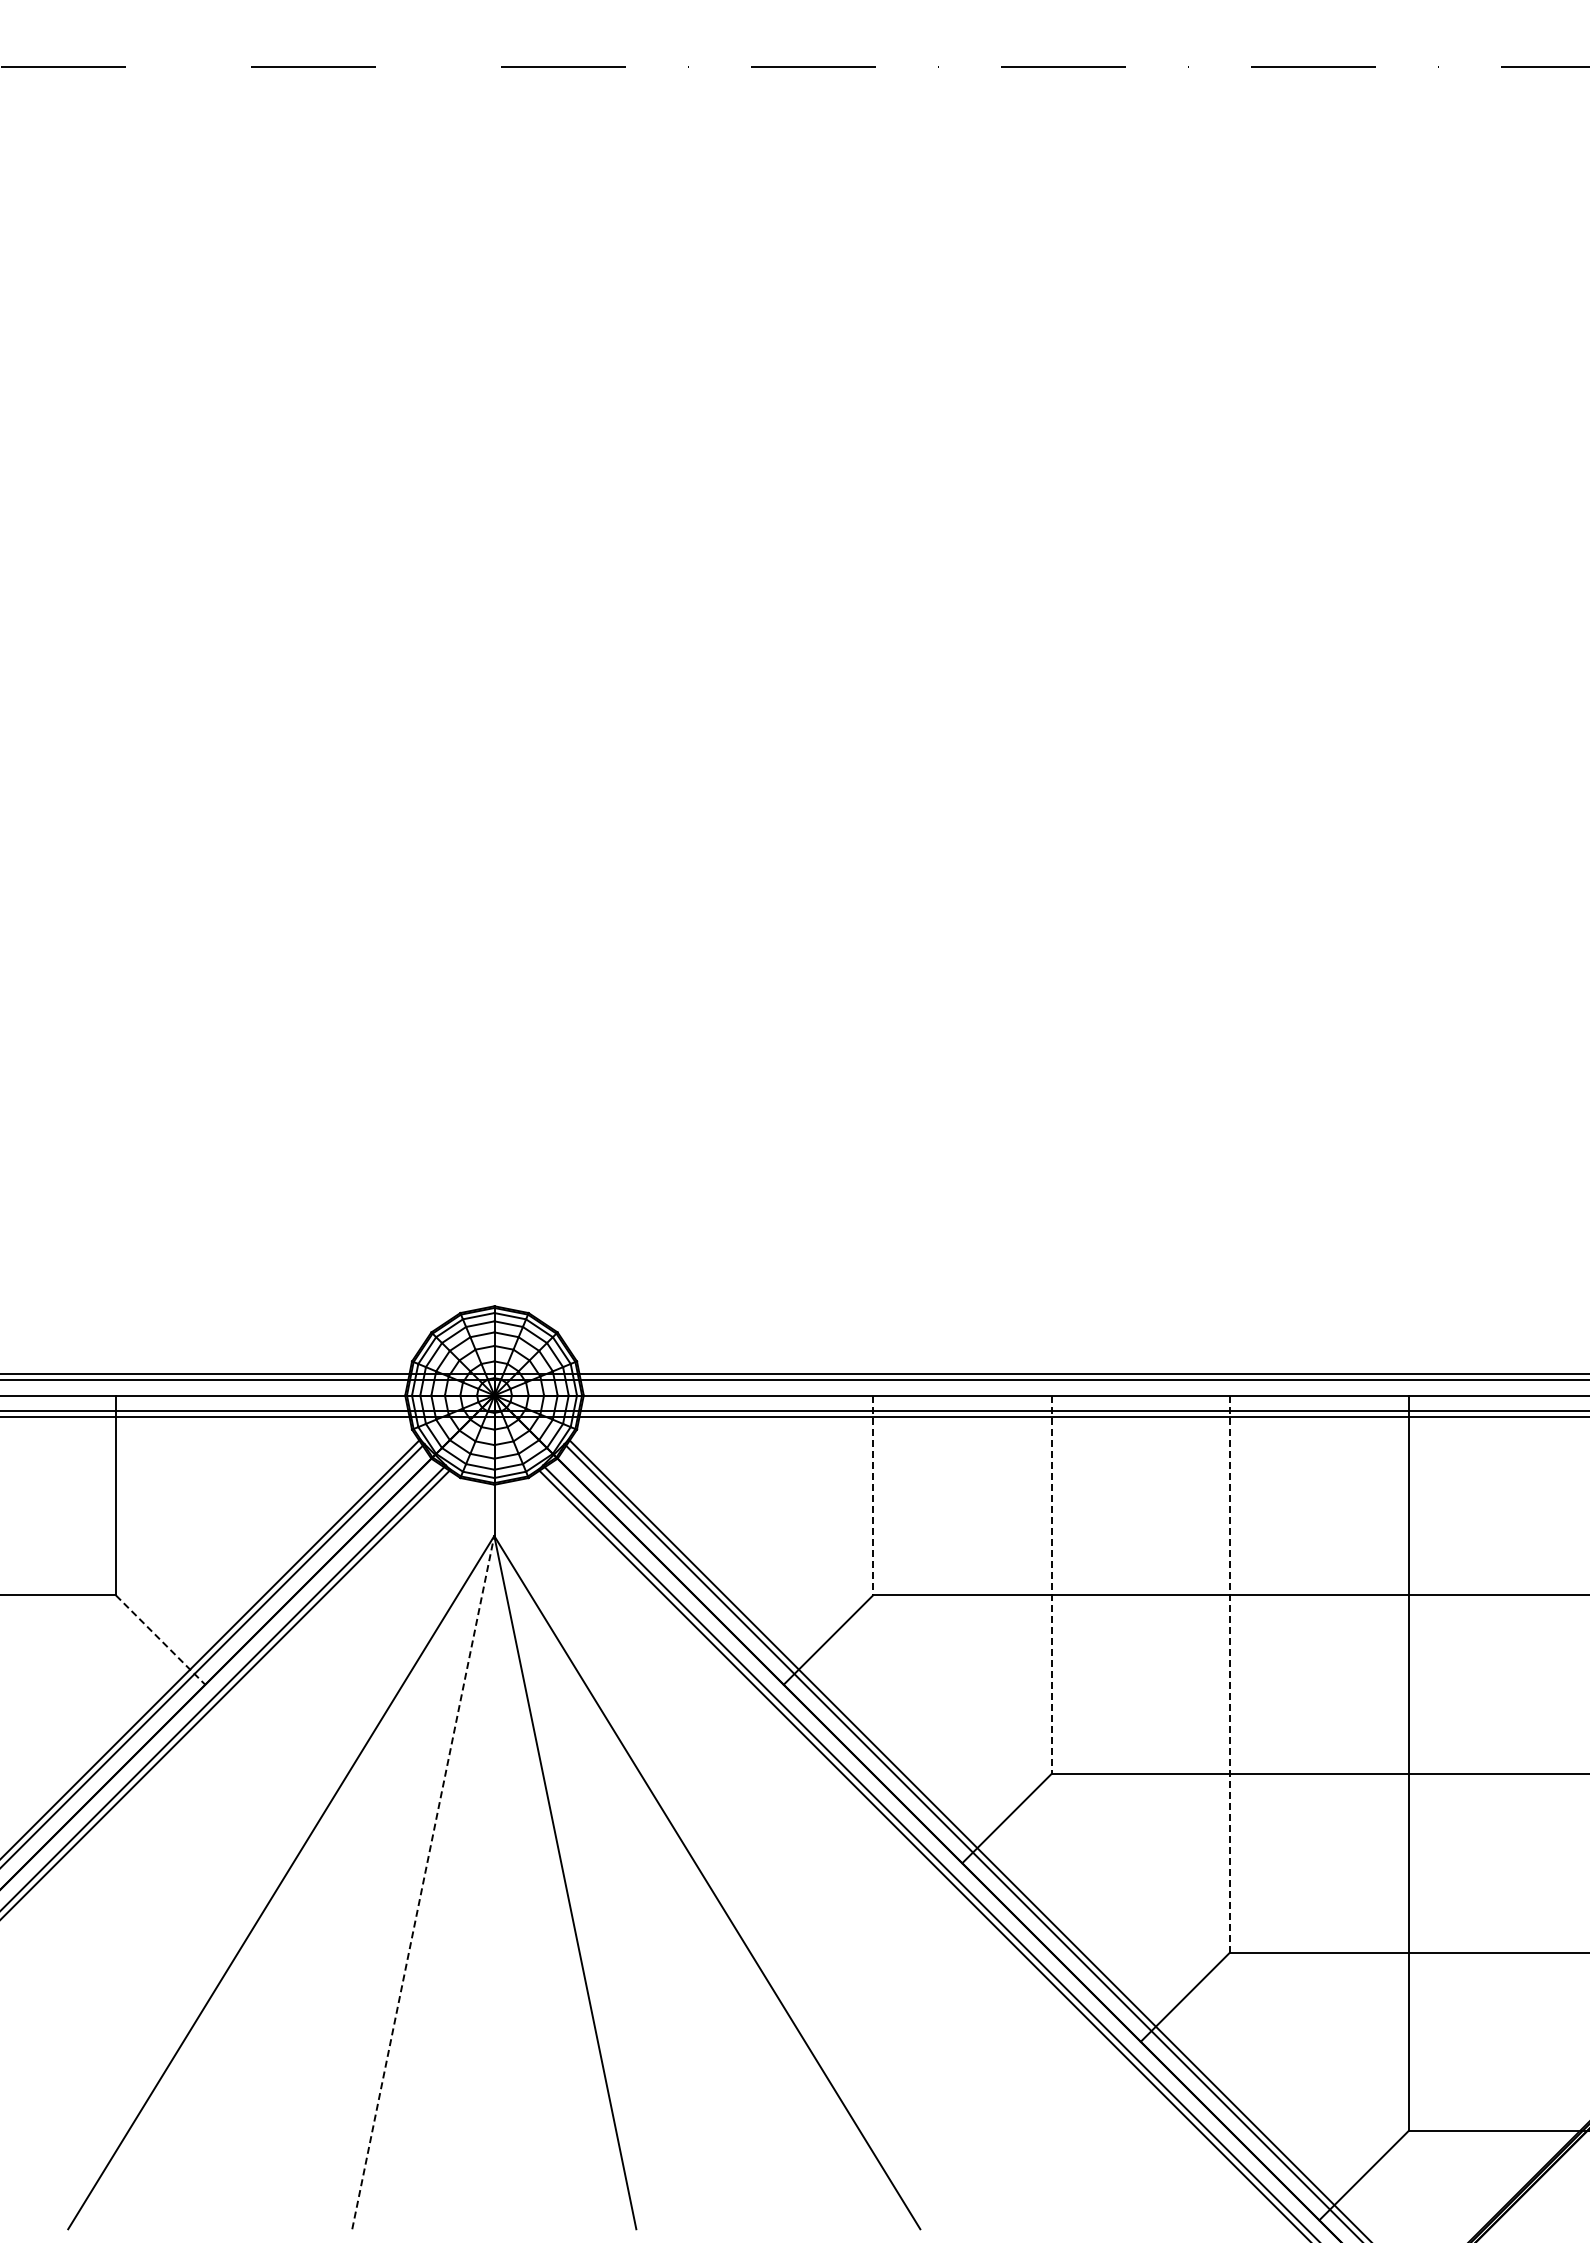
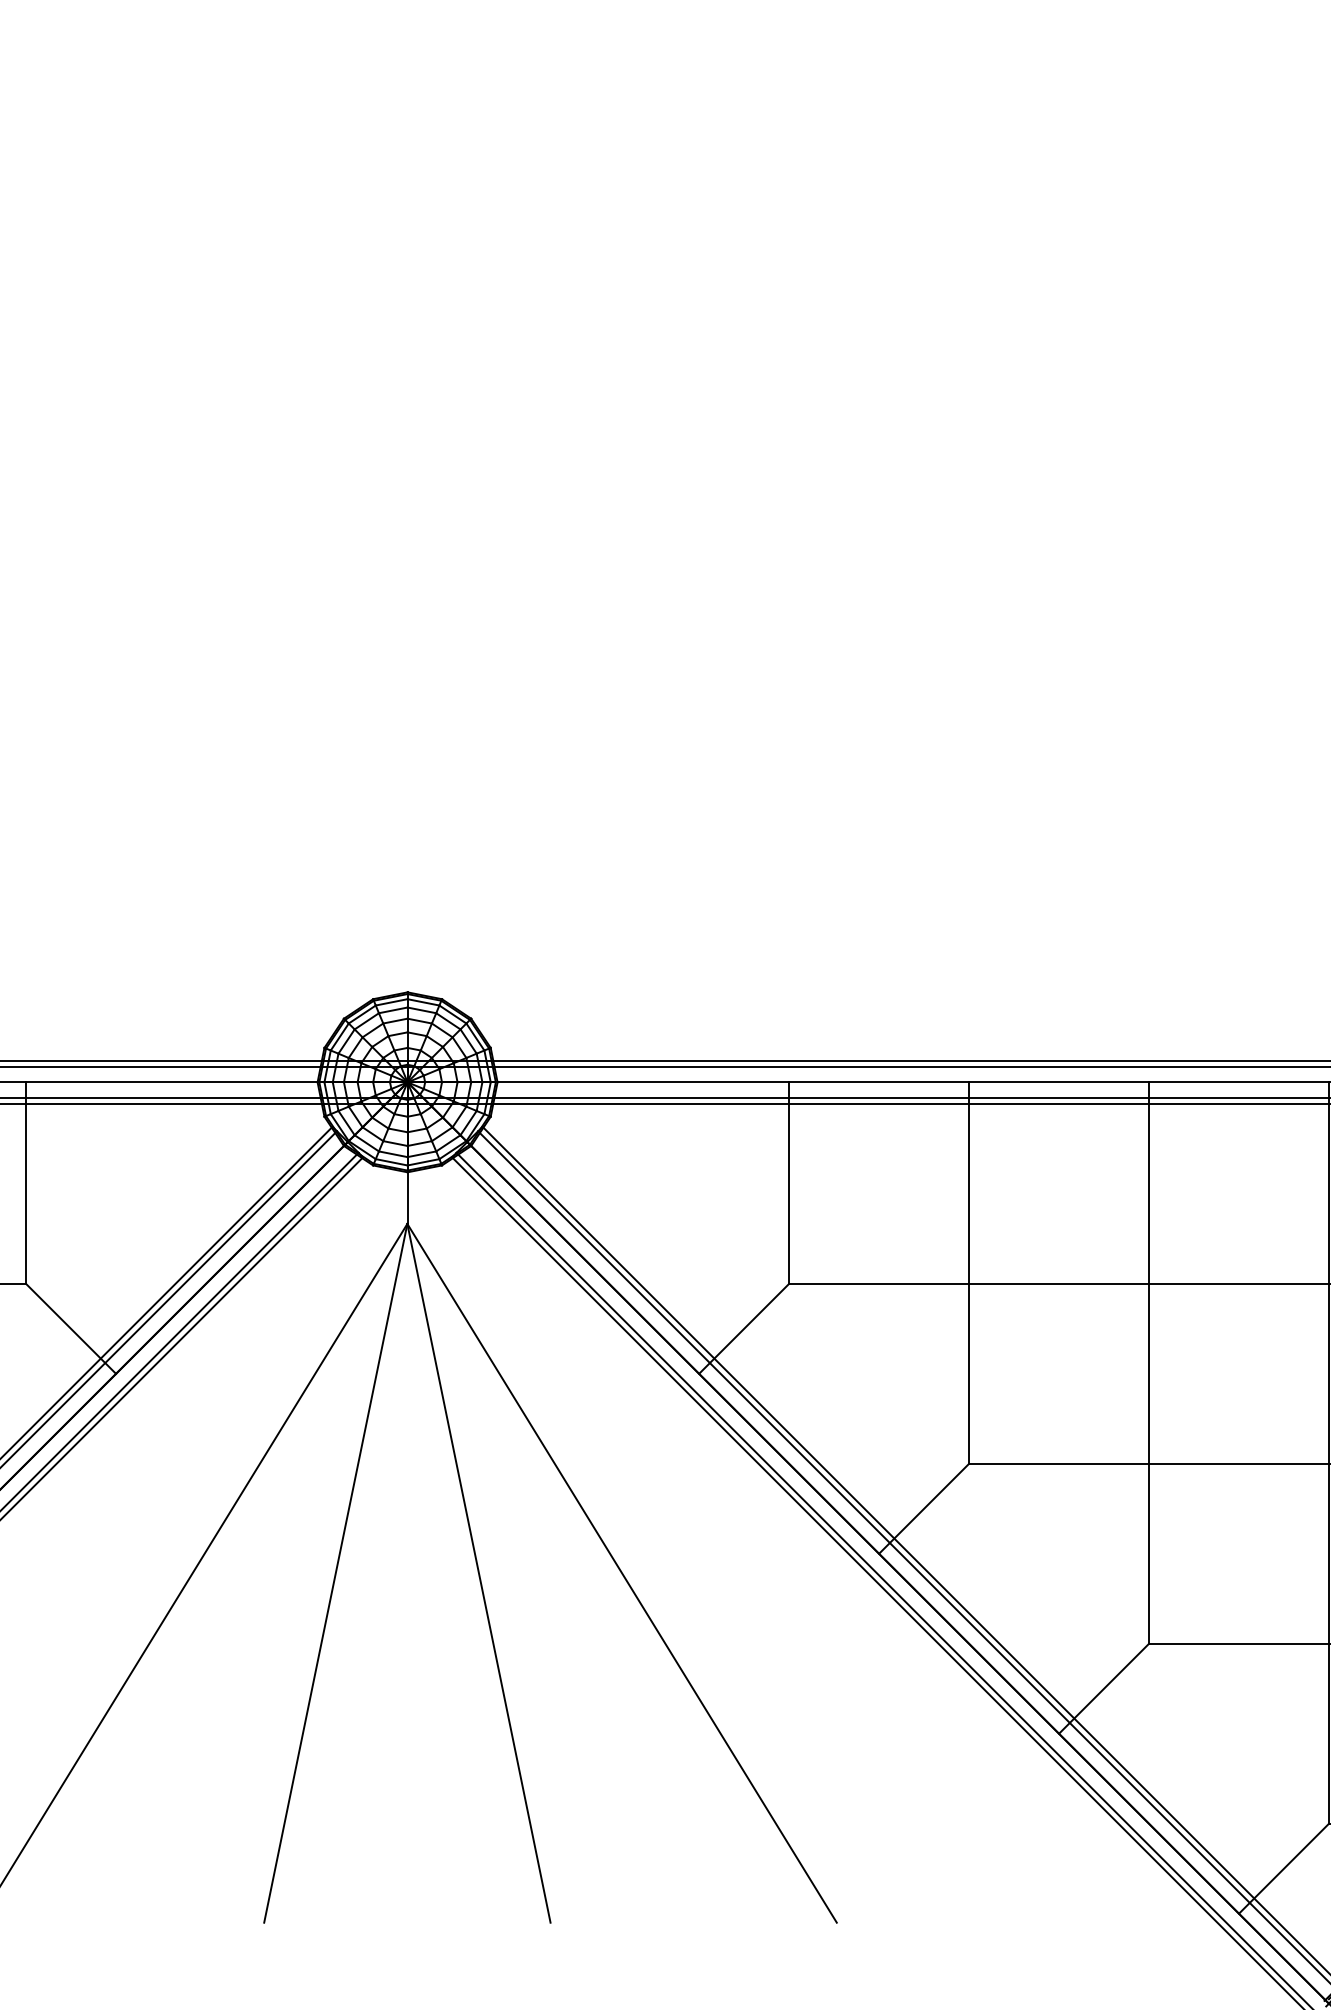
line: (873, 1495) -> (789, 1183), dashed -> solid
line: (1051, 1585) -> (969, 1273), dashed -> solid
line: (161, 1640) -> (71, 1329), dashed -> solid
line: (1230, 1674) -> (1149, 1363), dashed -> solid
line: (423, 1882) -> (336, 1573), dashed -> solid

